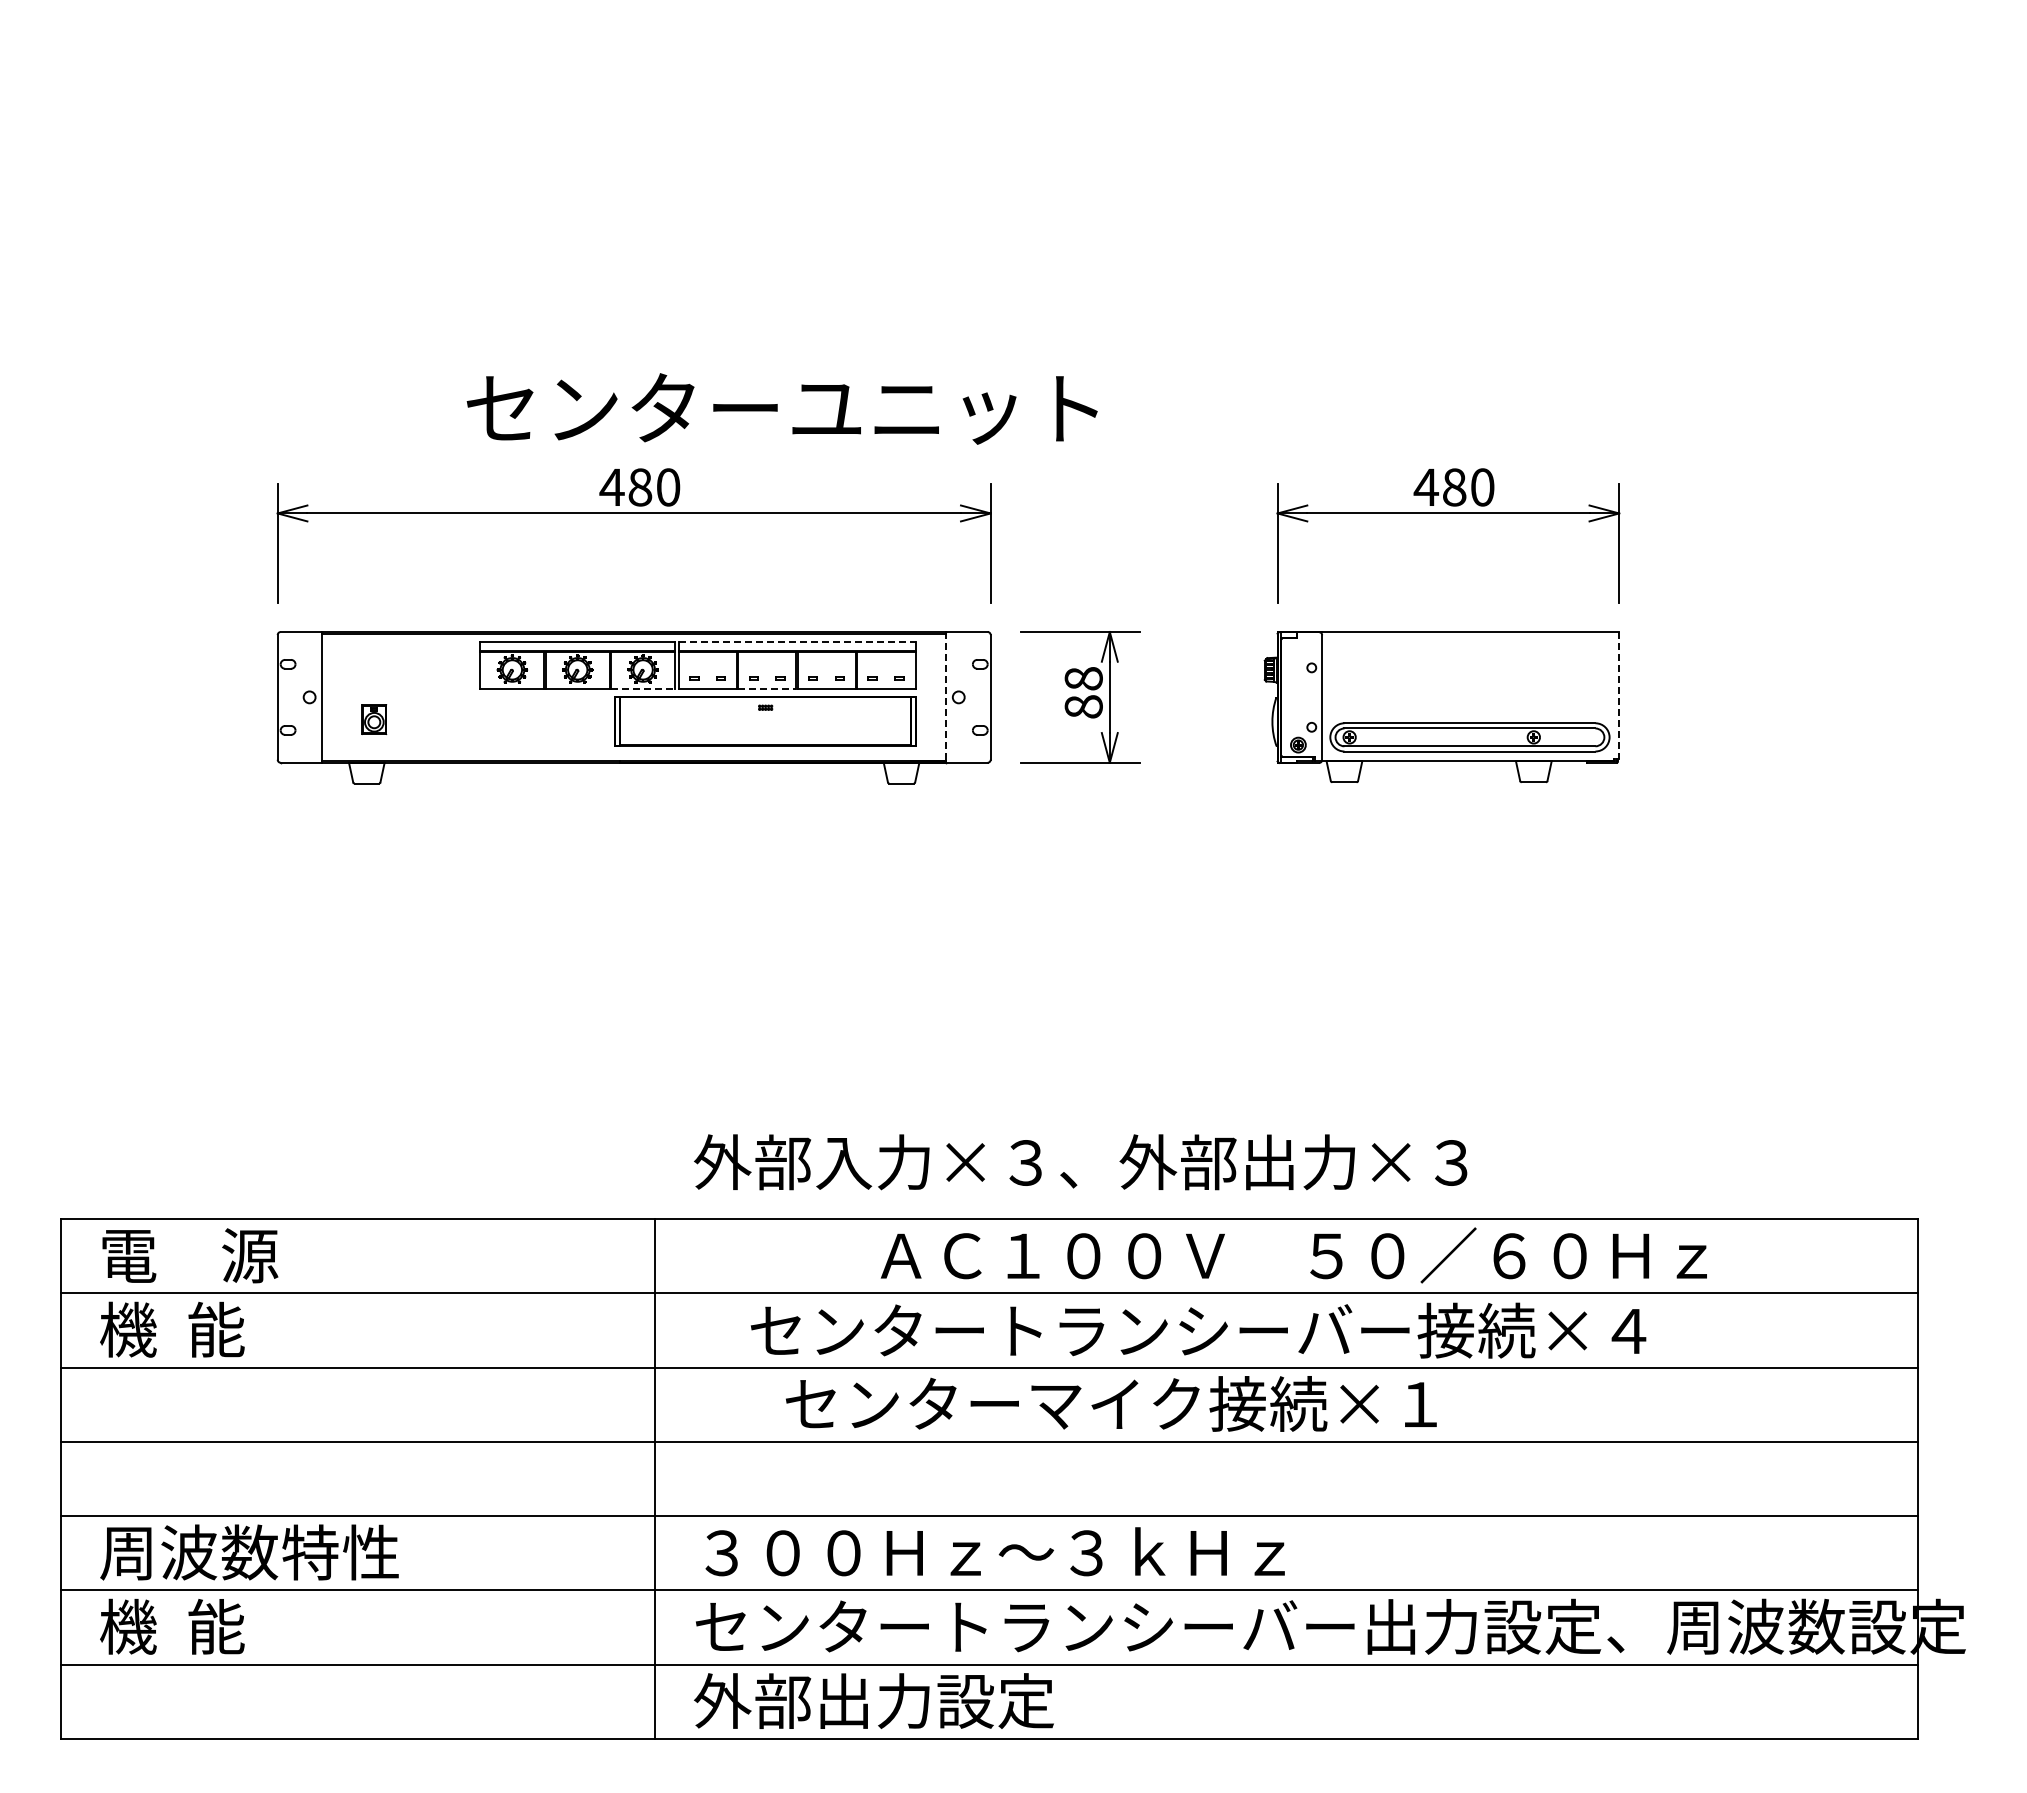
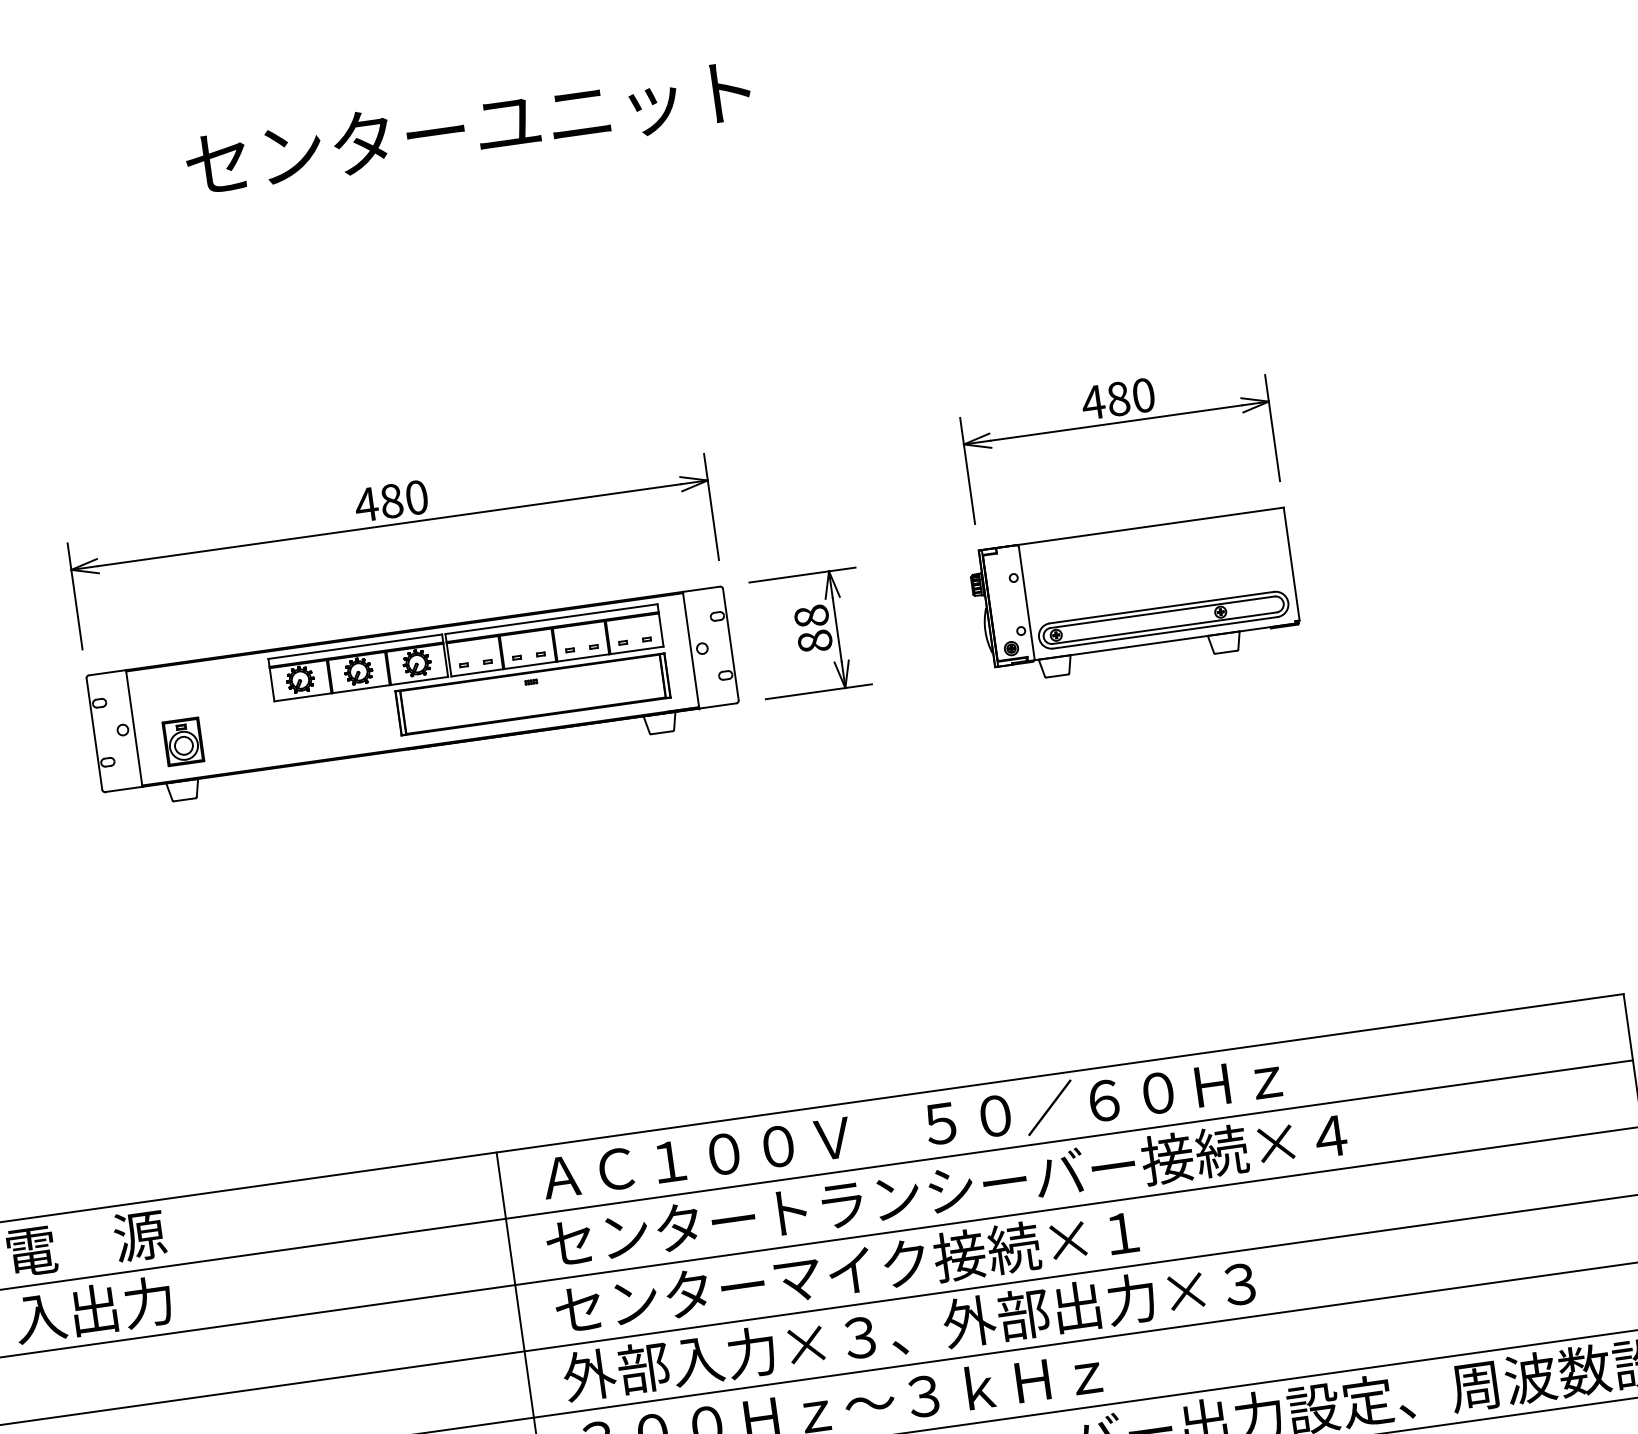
text: (781, 408) -> (467, 128), moved
line: (797, 641) -> (551, 618), dashed -> solid
line: (643, 689) -> (419, 681), dashed -> solid
line: (767, 689) -> (530, 665), dashed -> solid
line: (1619, 696) -> (1292, 564), dashed -> solid
line: (946, 697) -> (691, 650), dashed -> solid
part: (374, 719) -> (183, 741), size x1.67
text: (1080, 1162) -> (909, 1330), moved
text: (1293, 1255) -> (911, 1127), moved
text: (187, 1329) -> (93, 1309), 機  能 -> 入出力
text: (1198, 1330) -> (946, 1189), moved
text: (1111, 1403) -> (846, 1271), moved

